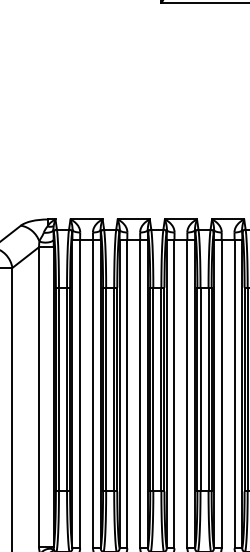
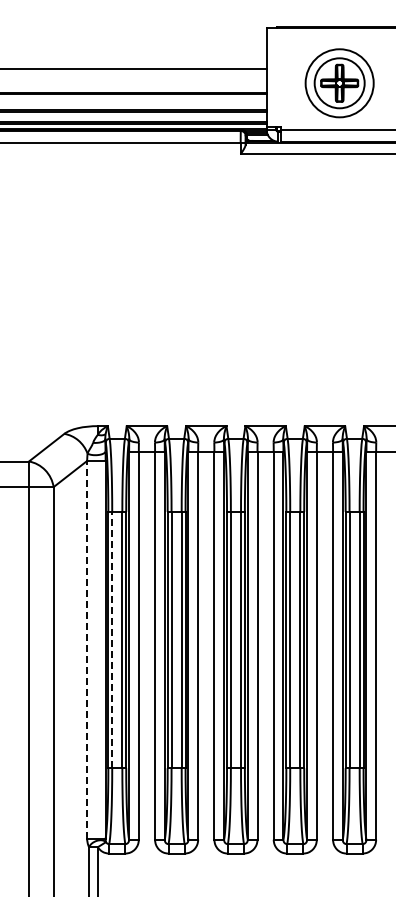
line: (59, 389) -> (112, 639), solid -> dashed
line: (39, 397) -> (87, 649), solid -> dashed

